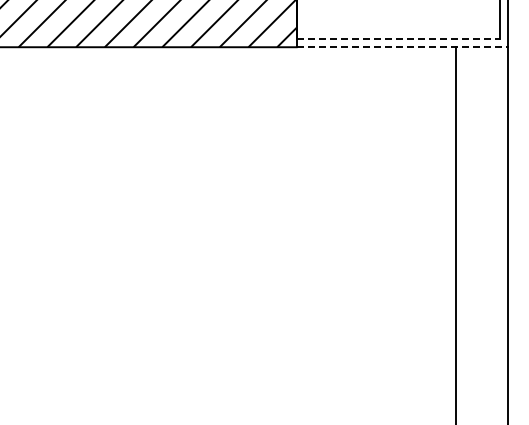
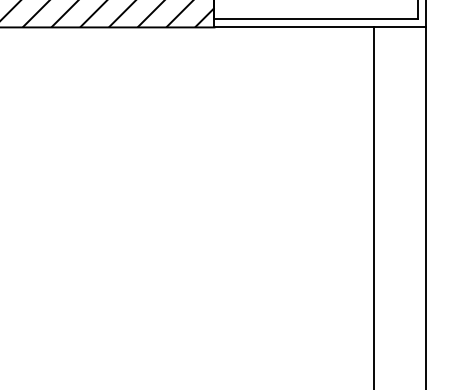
line: (398, 39) -> (316, 19), dashed -> solid
line: (402, 47) -> (320, 27), dashed -> solid

